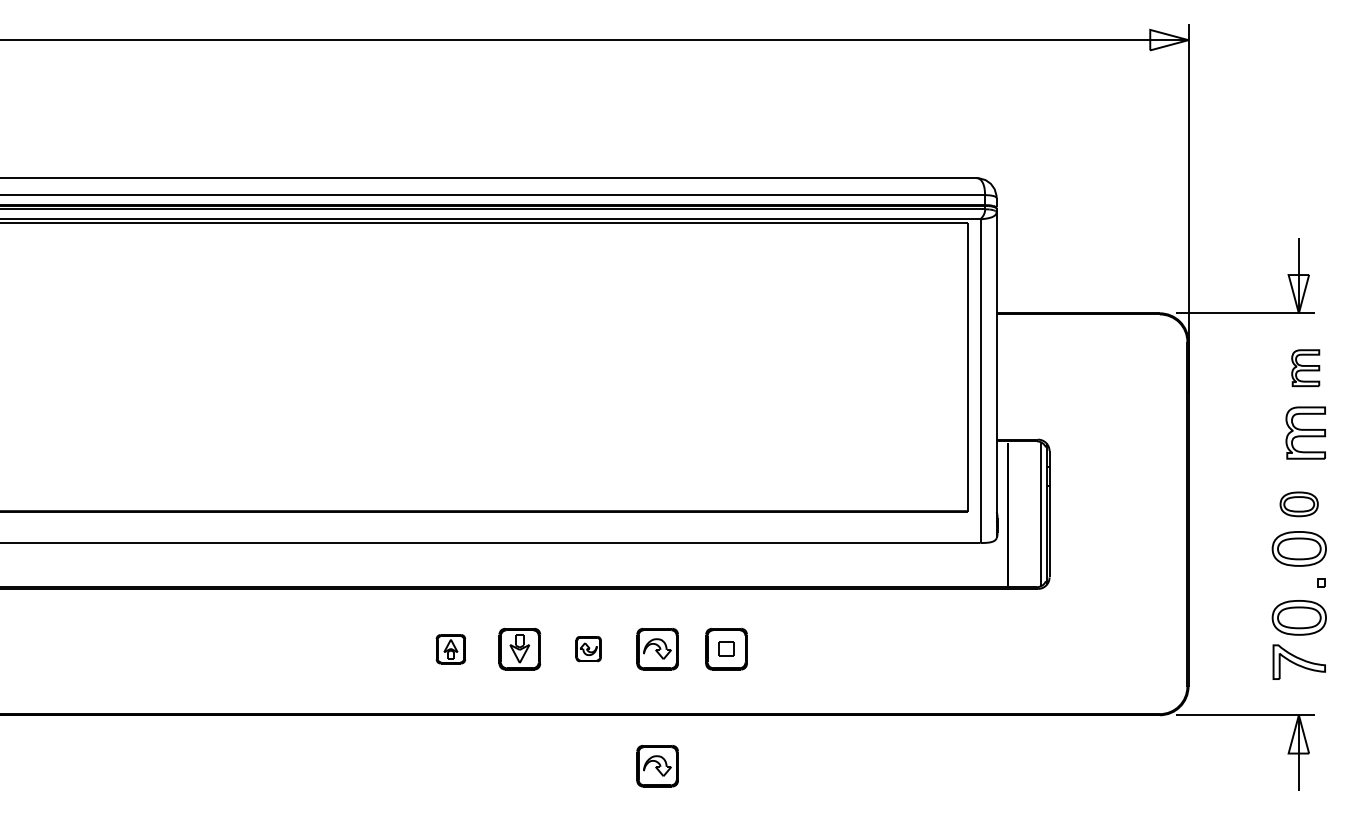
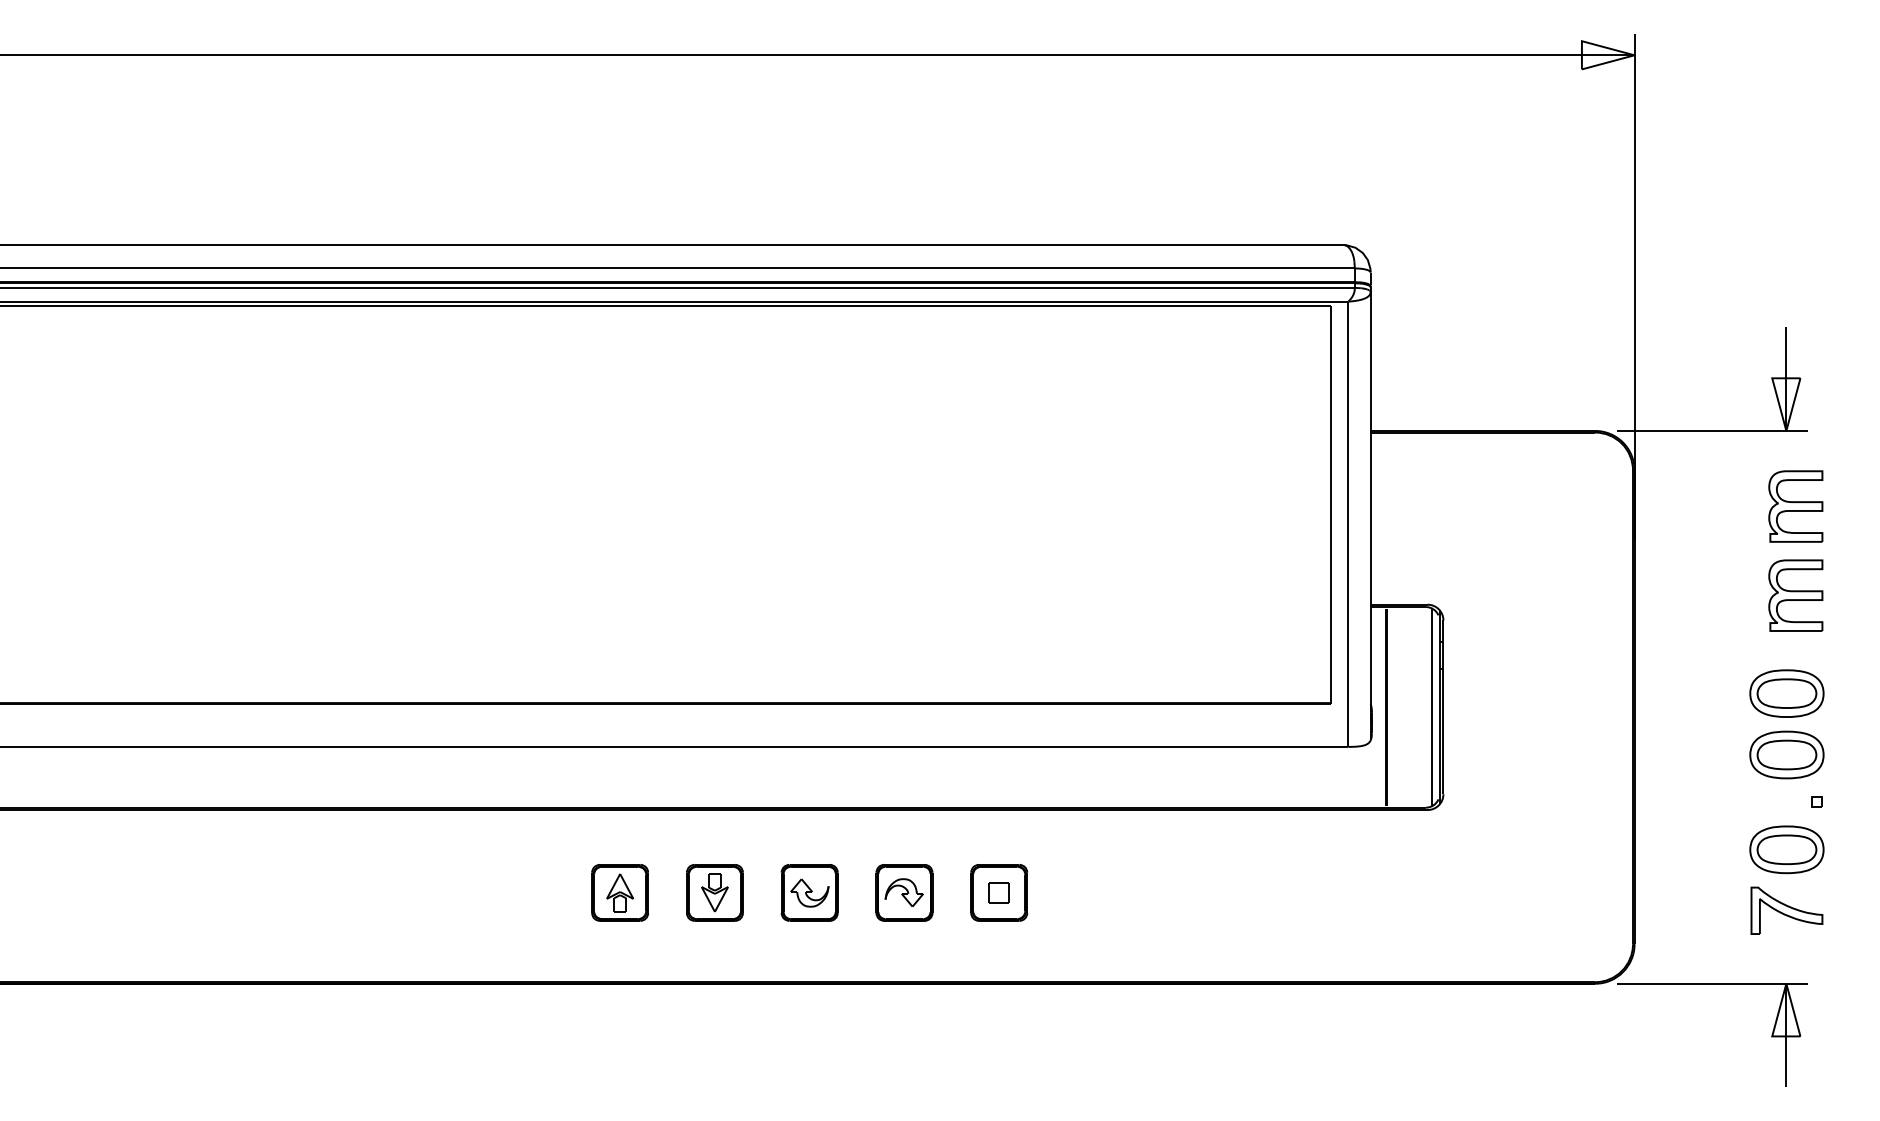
part: (1305, 367) -> (1795, 505), size x1.43
part: (1298, 504) -> (1785, 693), size x1.43
part: (588, 648) -> (809, 891), size x1.67
part: (450, 649) -> (619, 893), size x1.43
part: (657, 765) -> (904, 1052), removed

